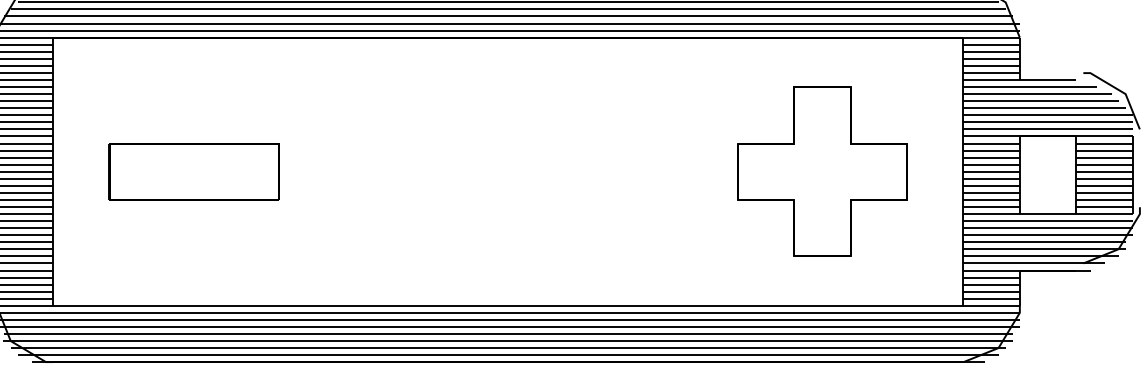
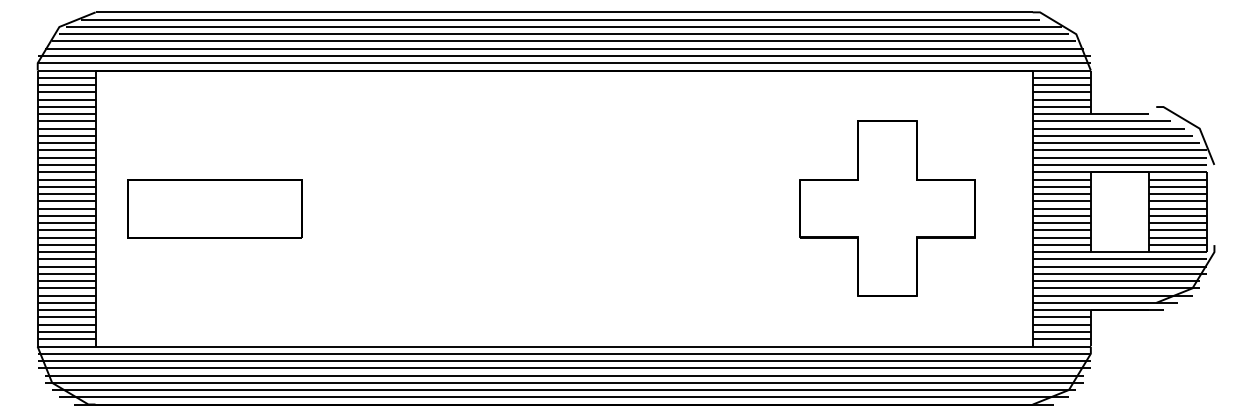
part: (193, 171) -> (214, 208), moved

